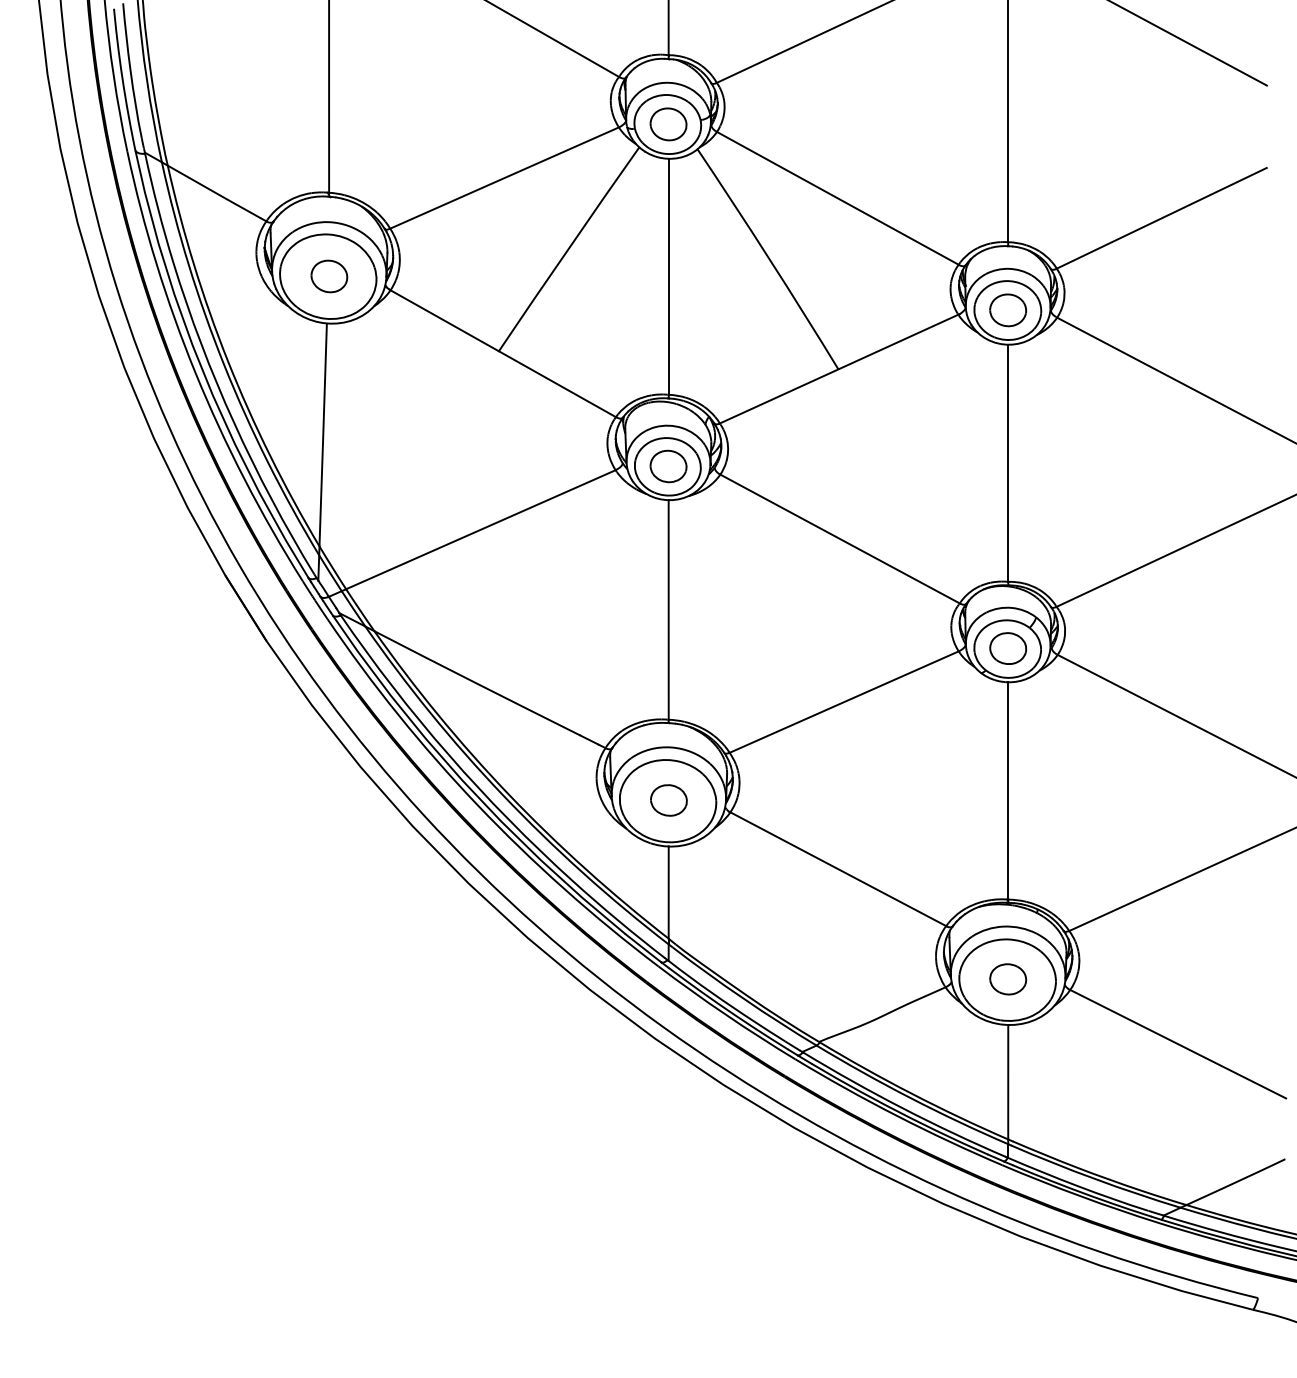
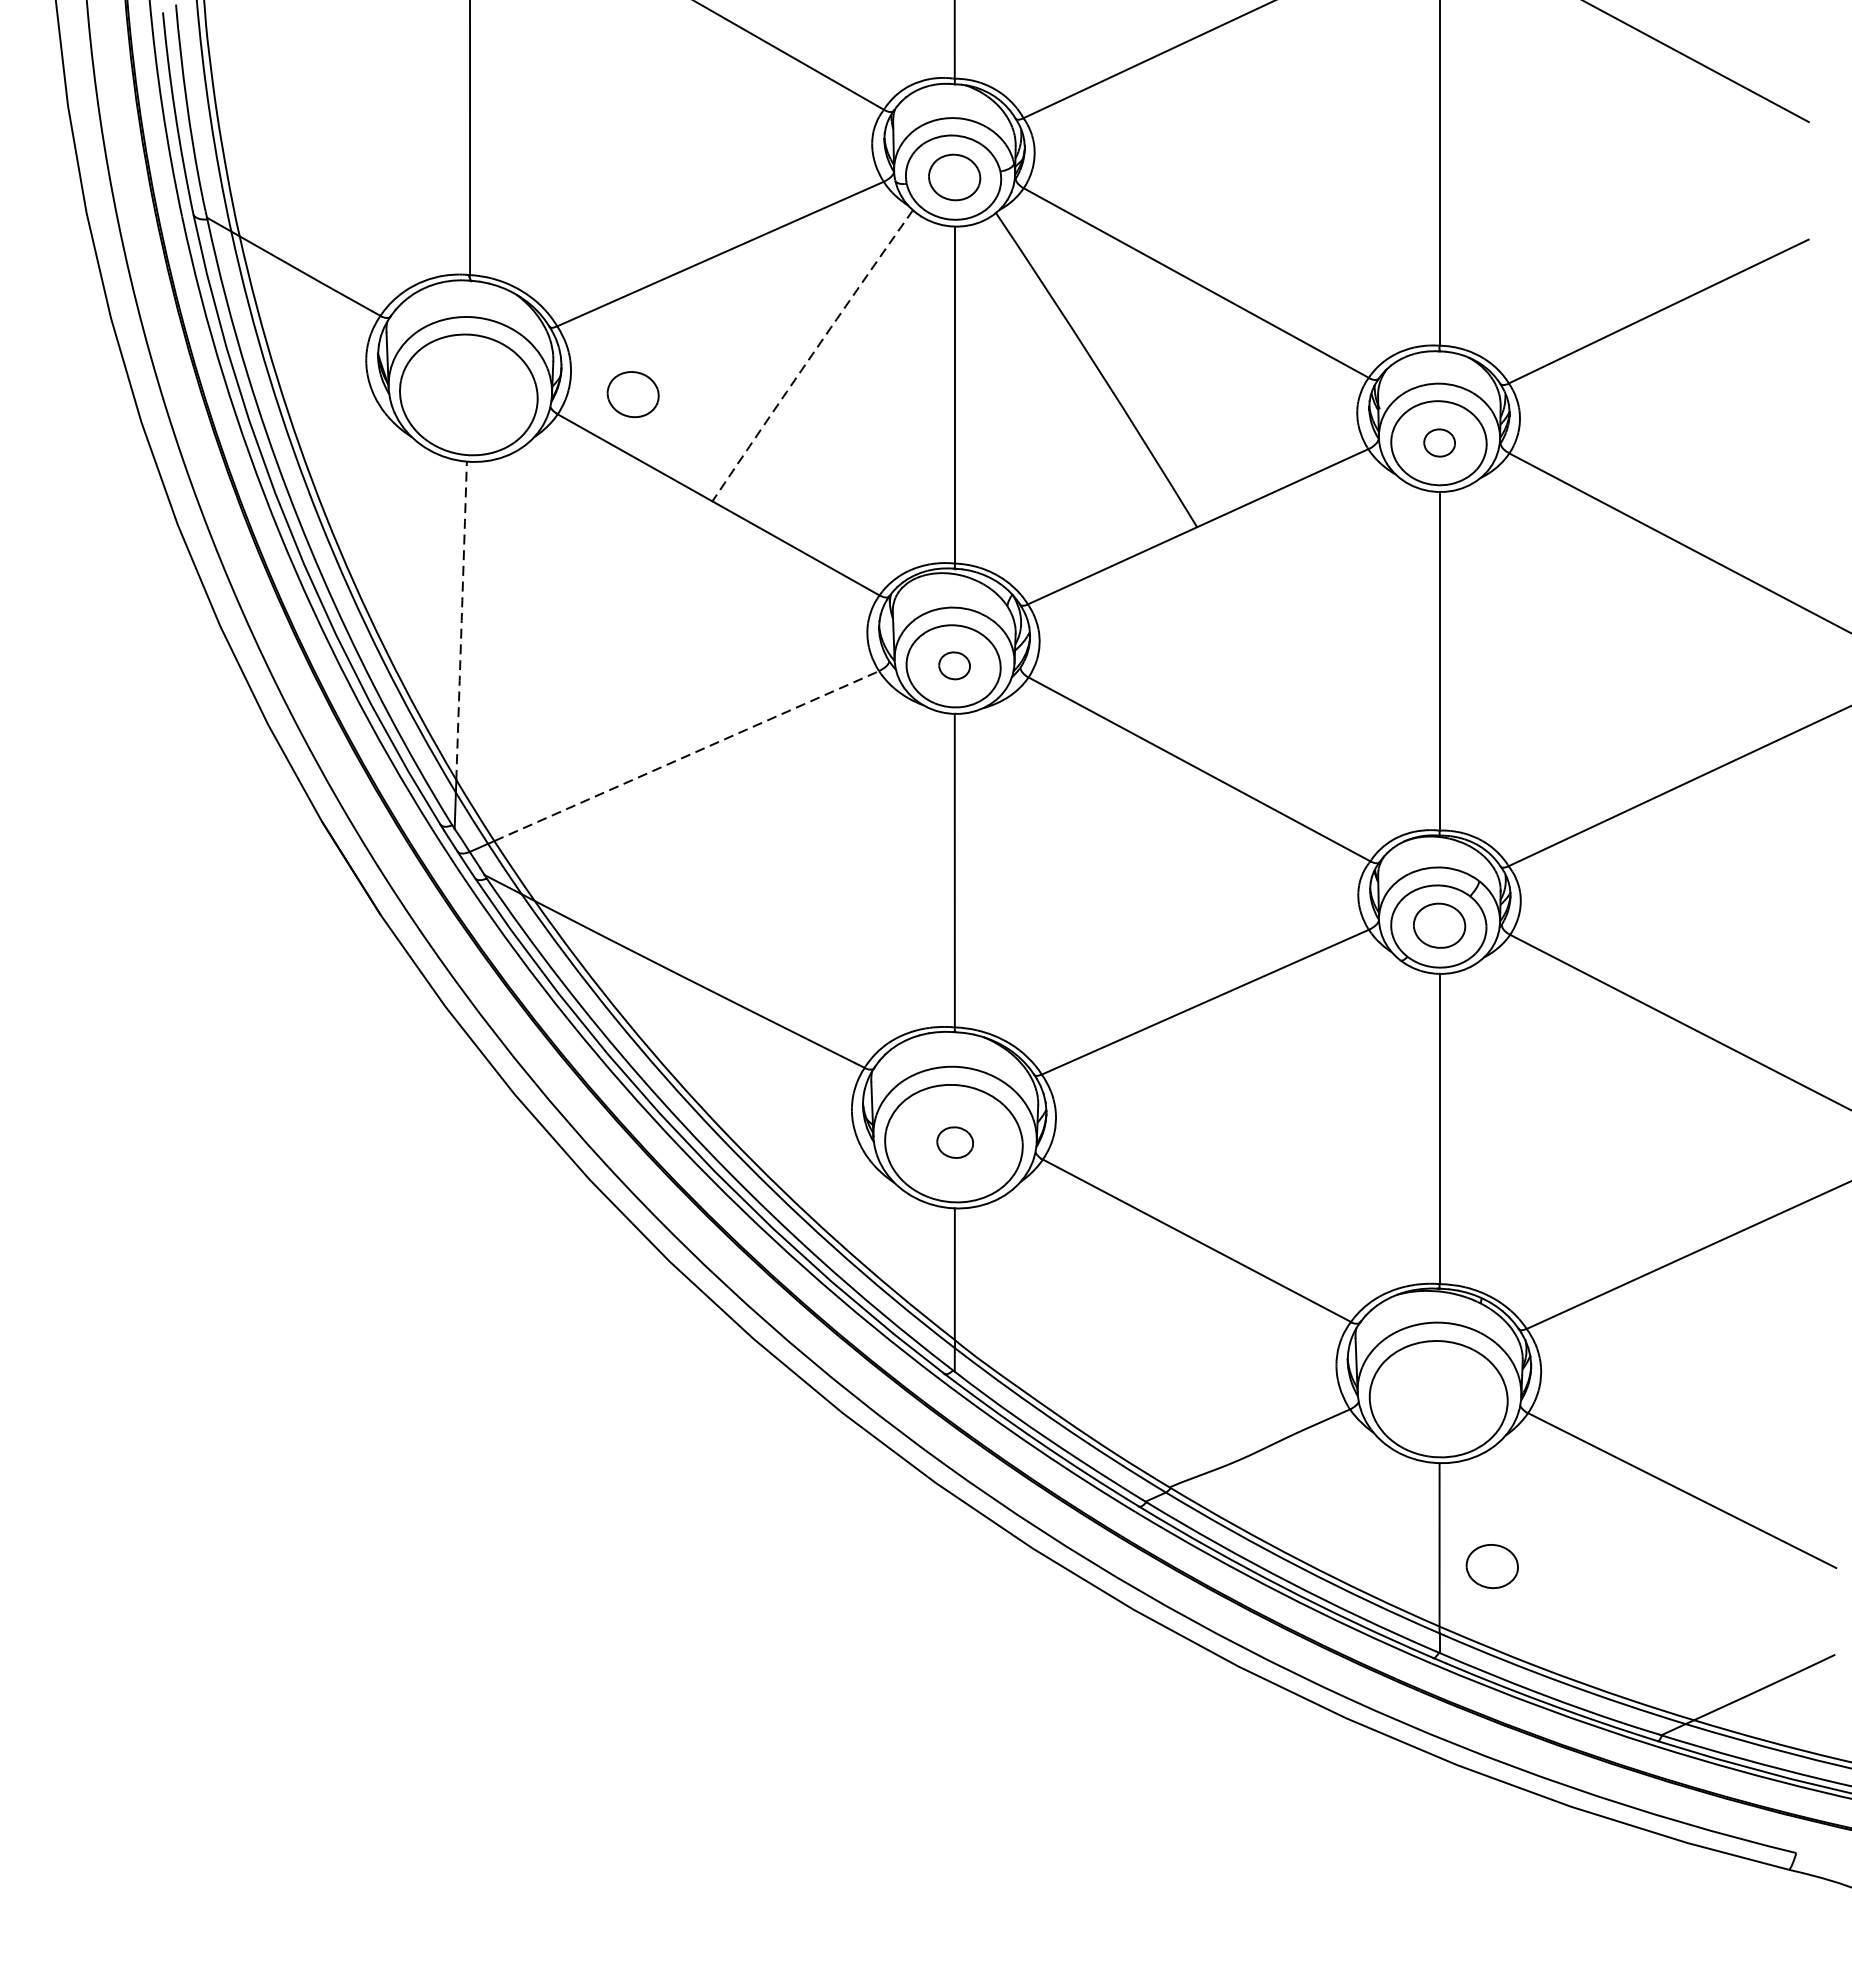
arc: (568, 248) -> (811, 354), solid -> dashed
part: (329, 276) -> (633, 394), moved
part: (1008, 310) -> (1439, 443), size x0.6
arc: (323, 434) -> (462, 620), solid -> dashed
part: (668, 466) -> (954, 665), size x0.6
line: (481, 529) -> (687, 755), solid -> dashed
part: (668, 800) -> (954, 1142), size x0.7
part: (1008, 979) -> (1492, 1566), moved

